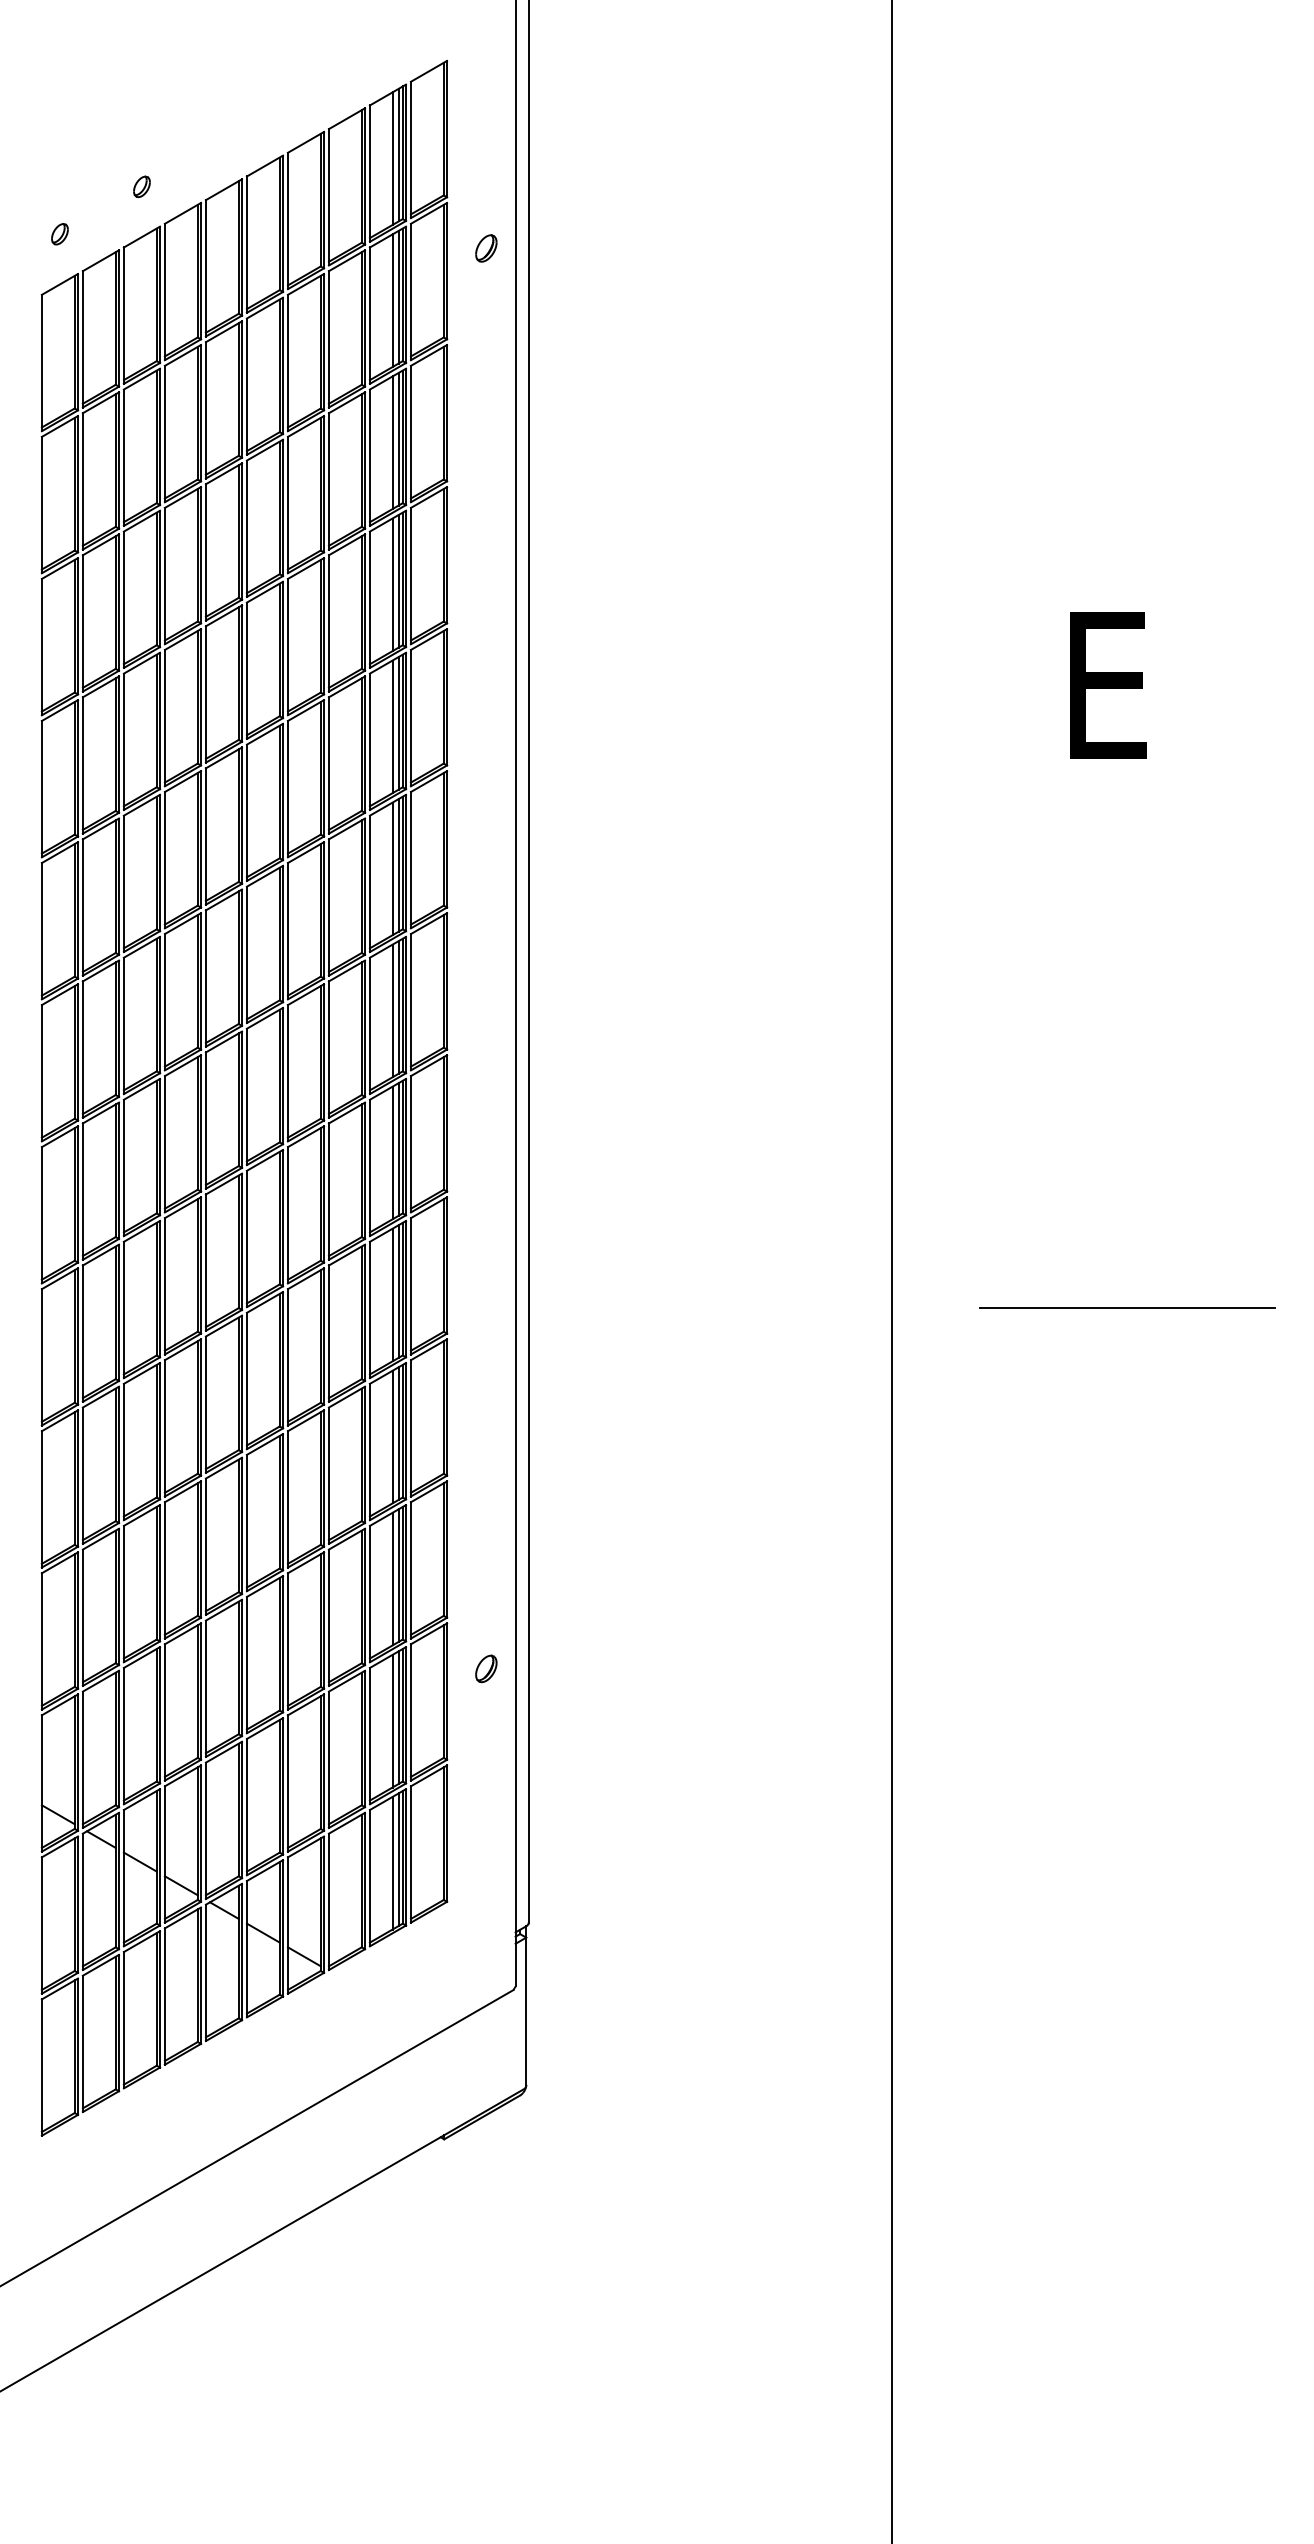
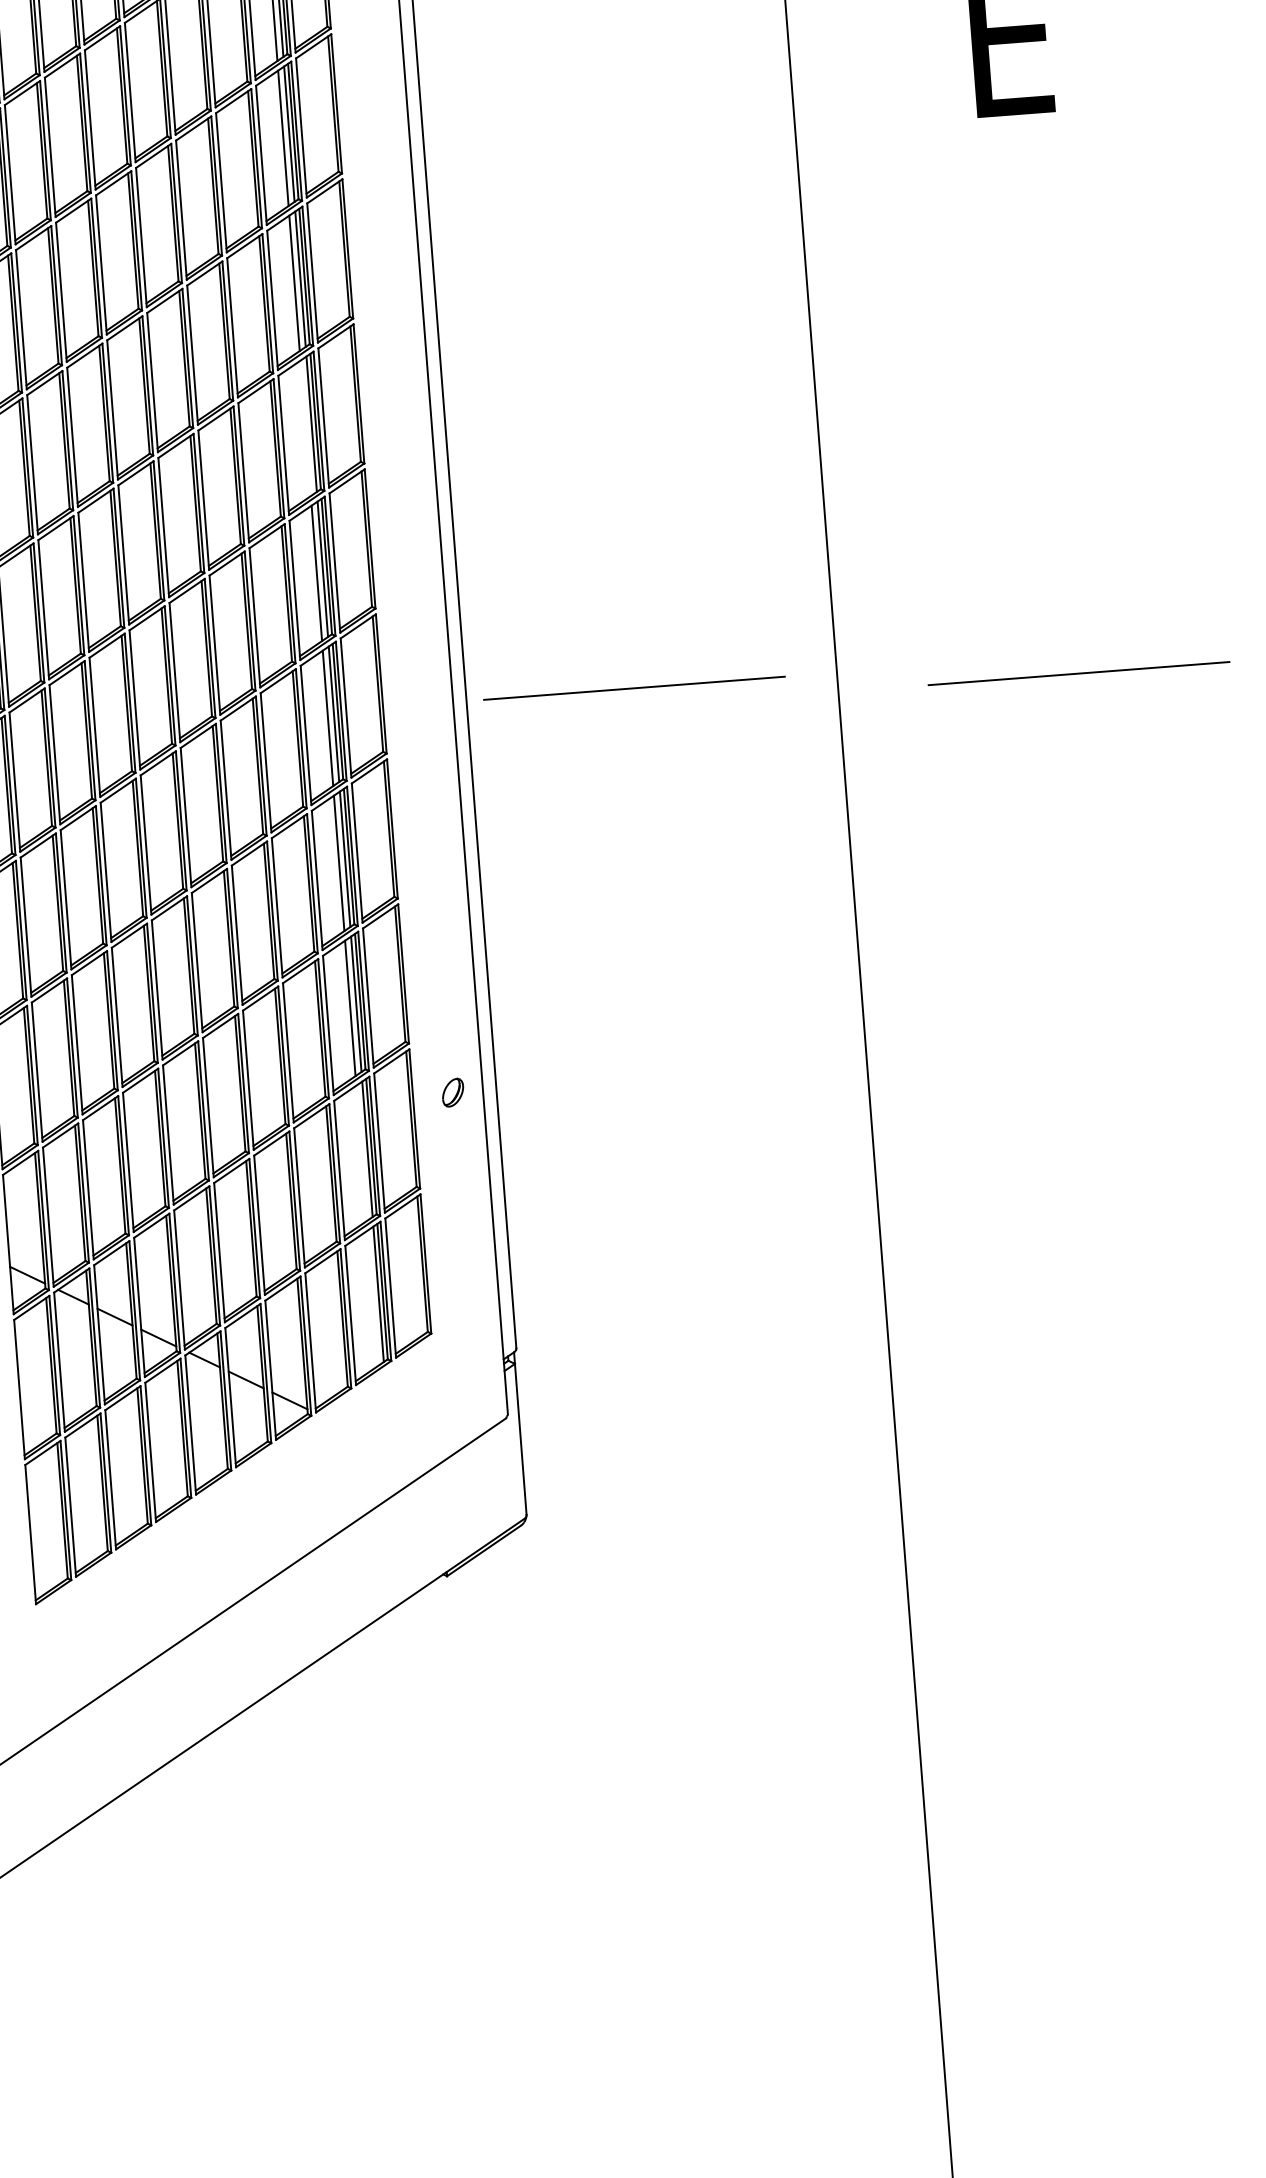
line: (392, 1010) -> (305, 427), removed
line: (693, 1288) -> (634, 688), added
line: (392, 1720) -> (361, 1152), removed
line: (392, 1862) -> (372, 1297), removed

